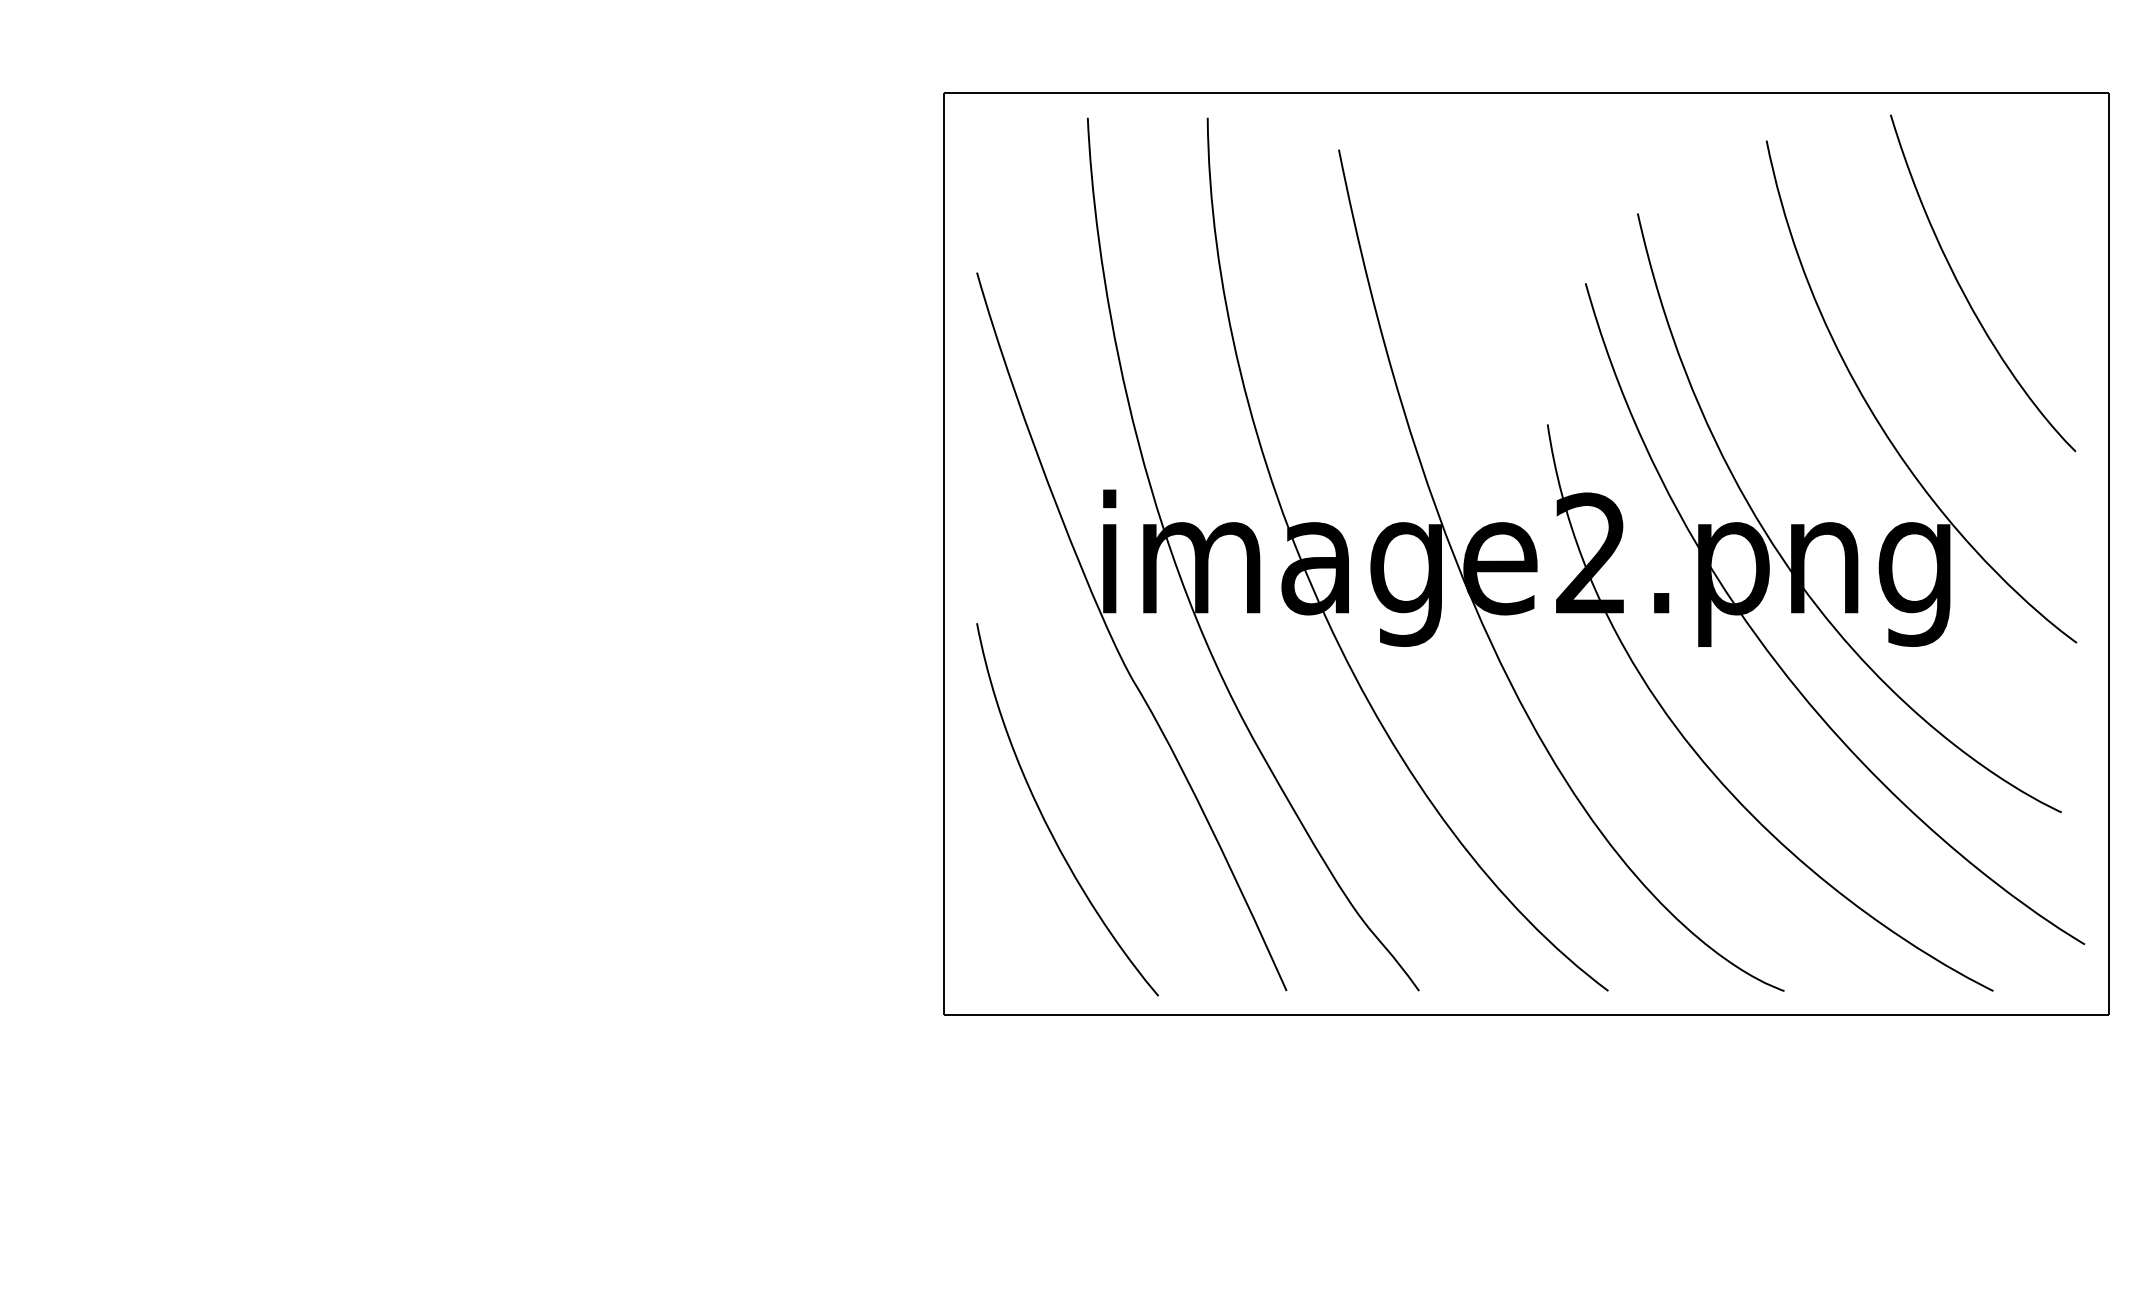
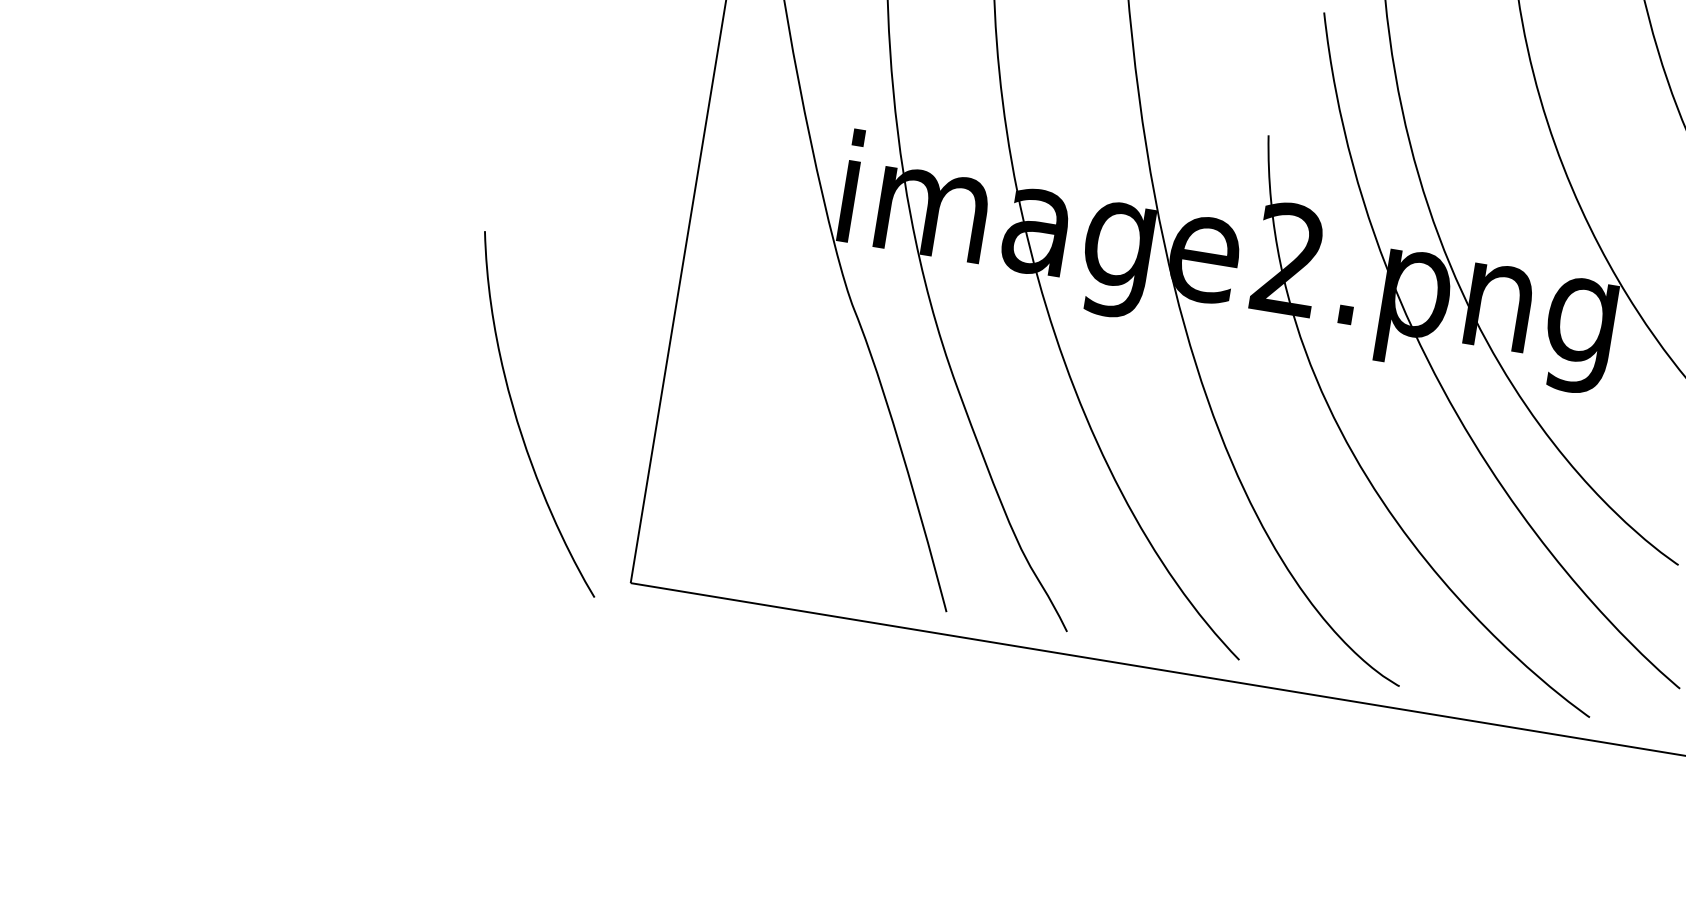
curve: (1045, 819) -> (518, 419), moved

